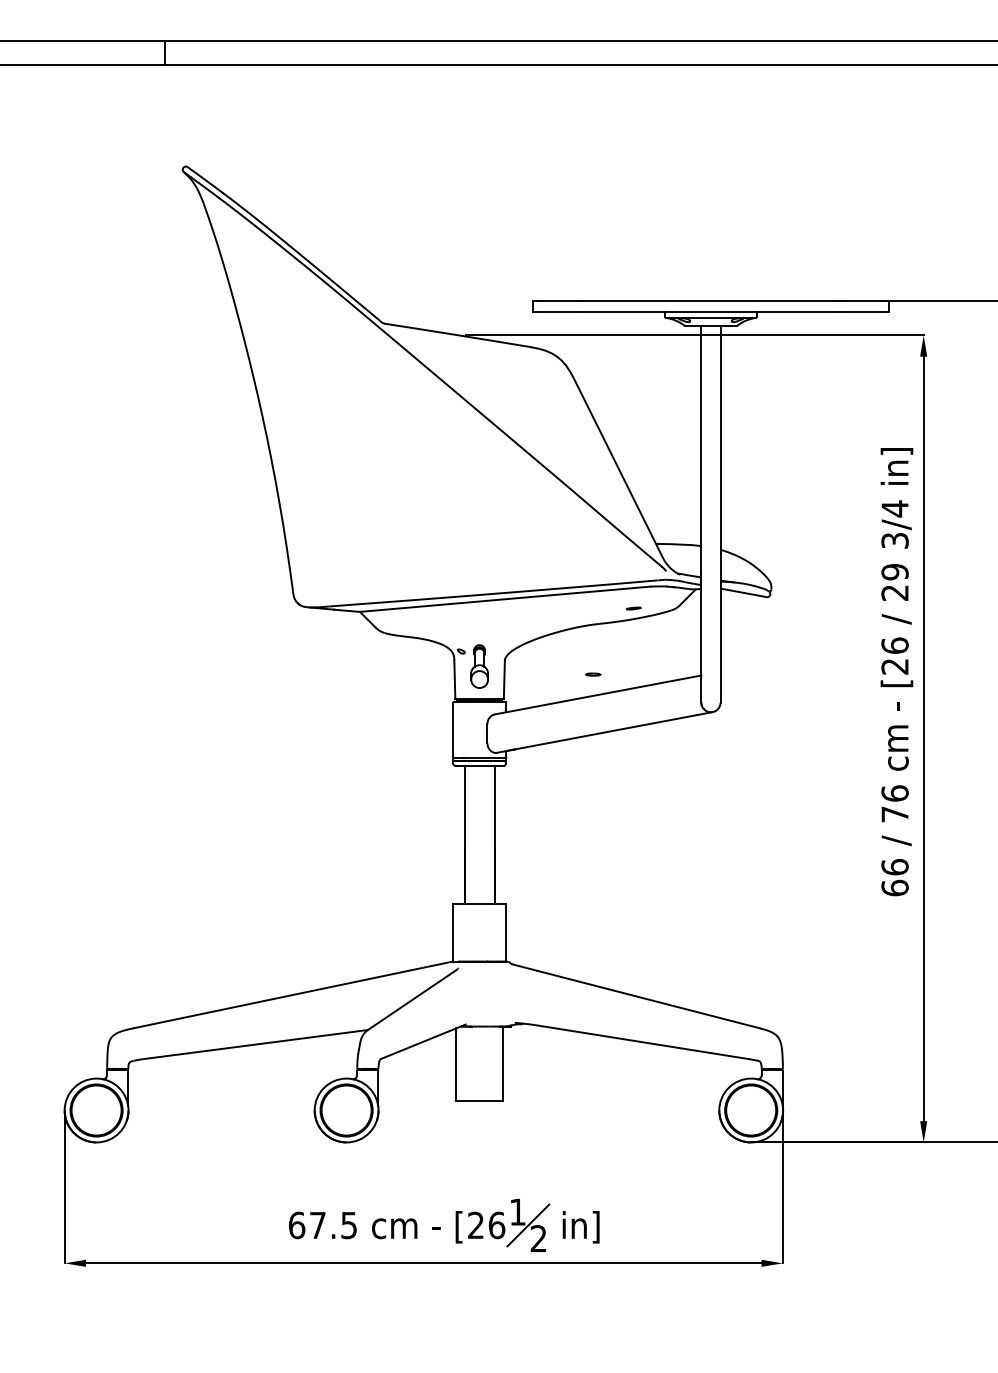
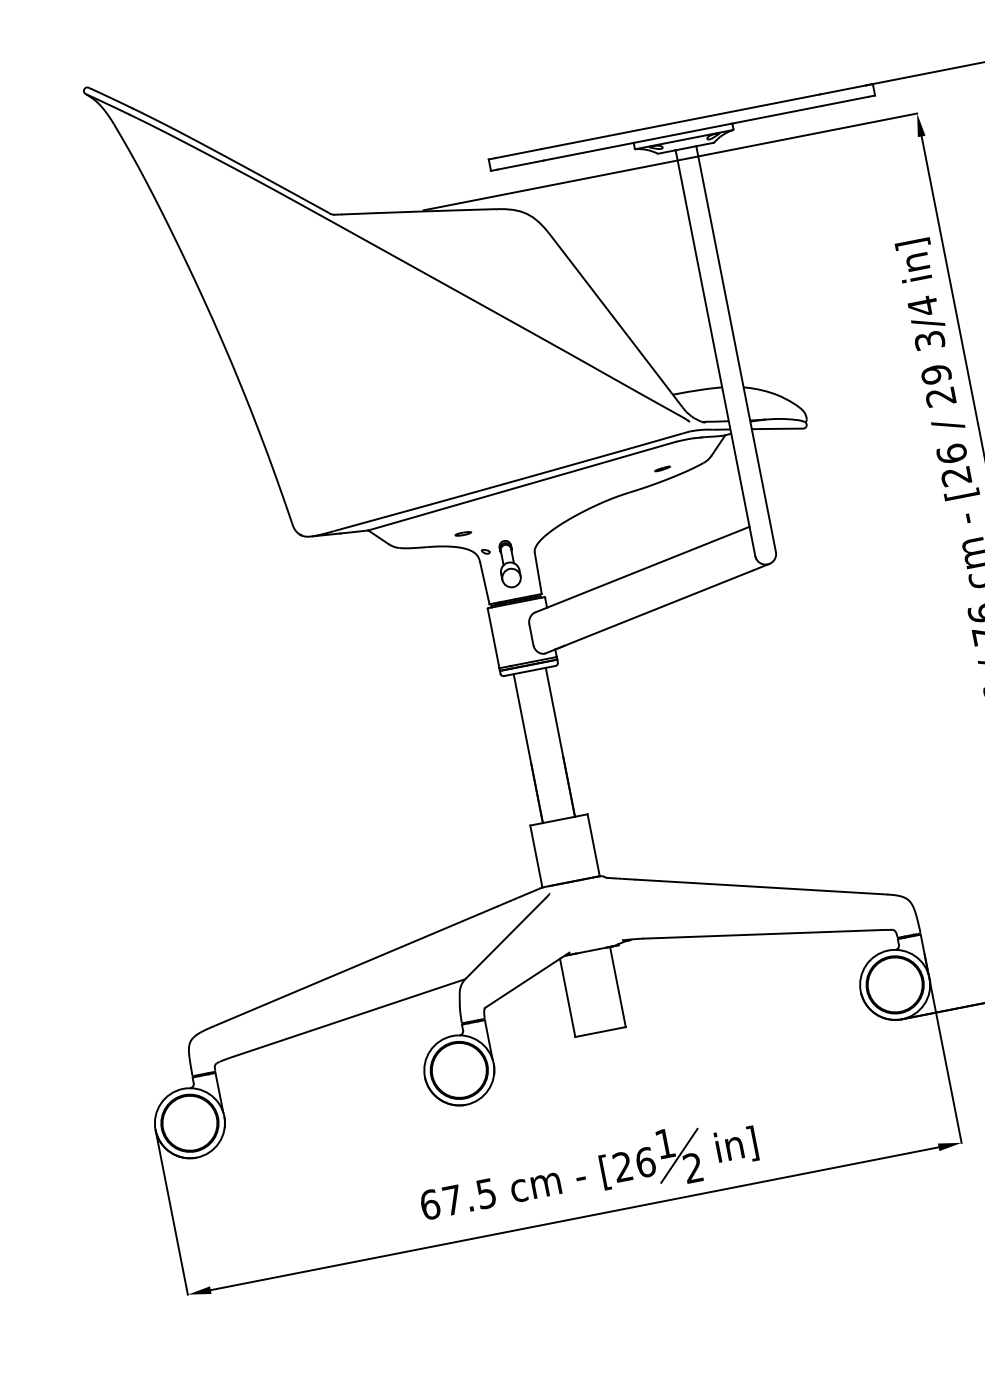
part: (593, 674) -> (463, 533), moved

